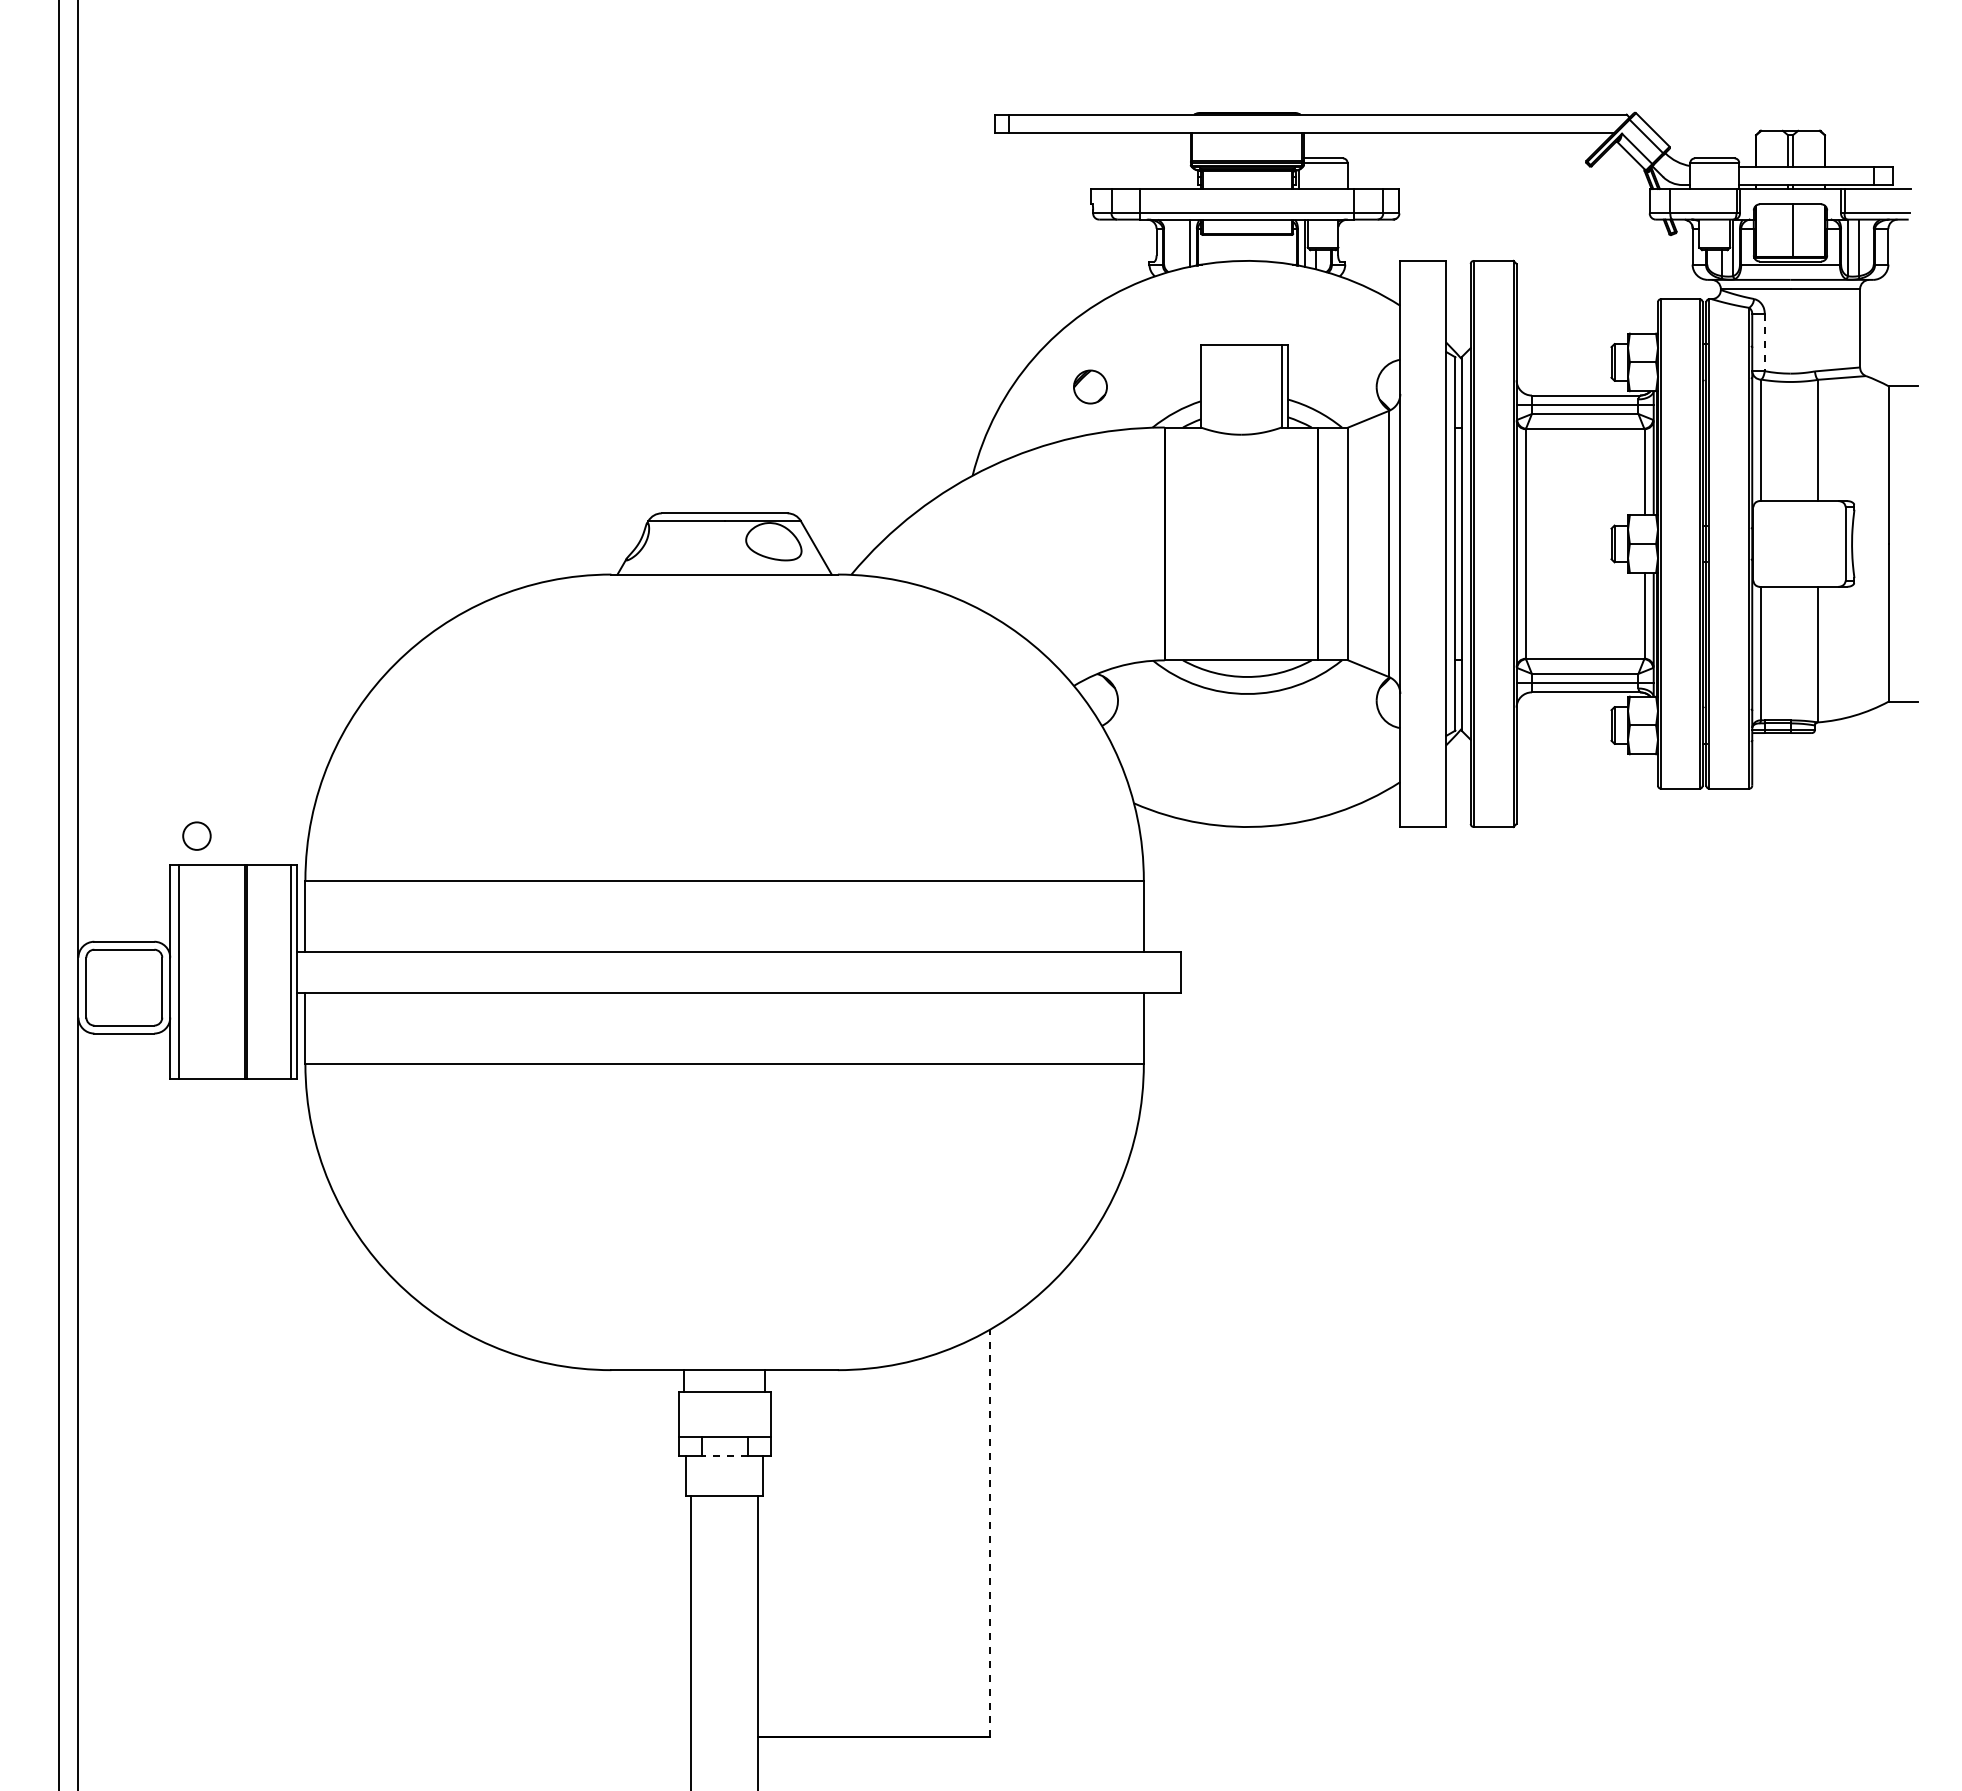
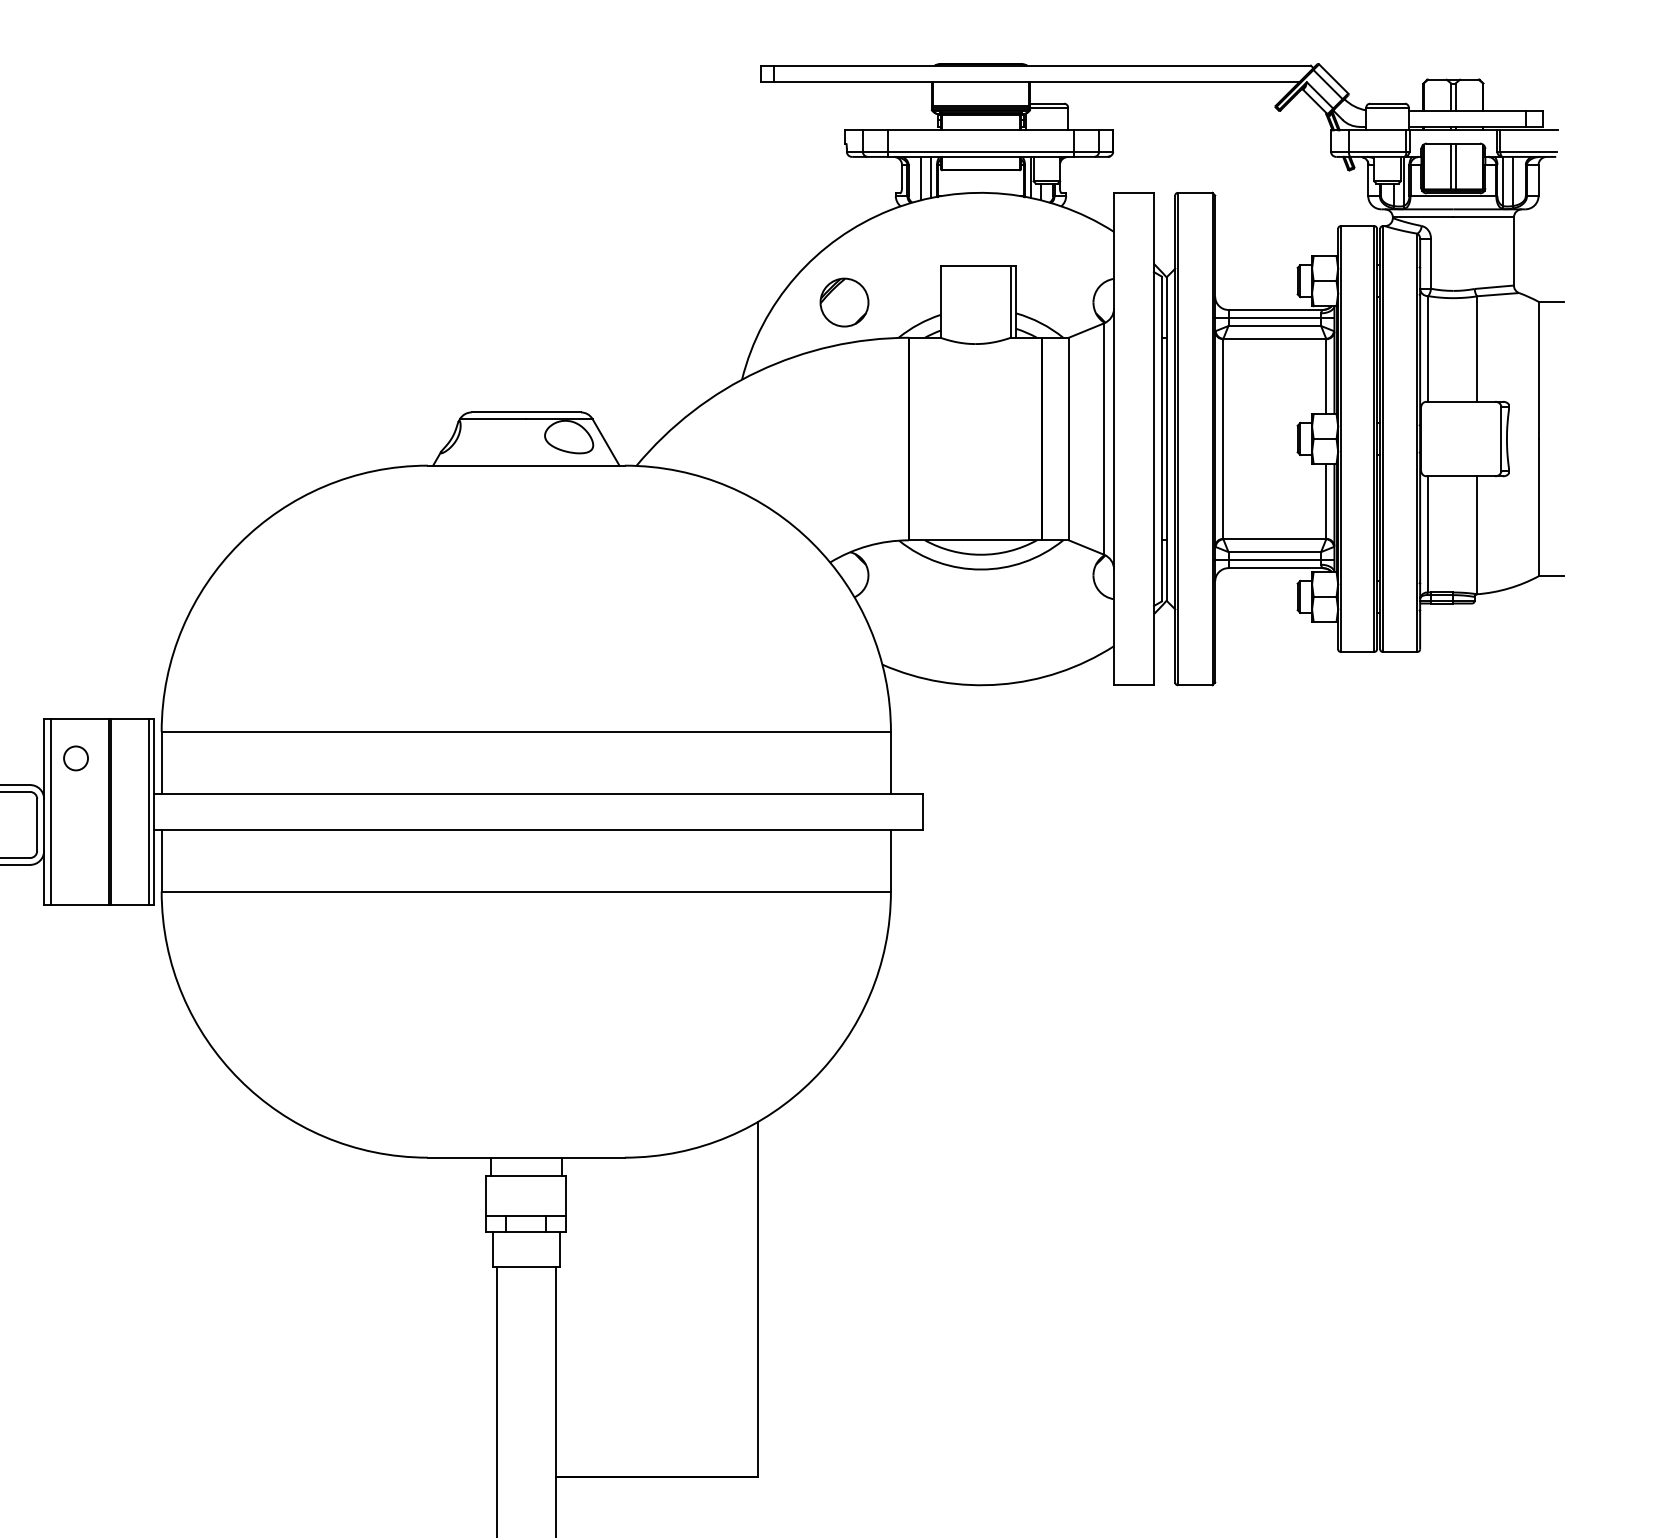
line: (1788, 230) -> (1451, 166), added
line: (1178, 244) -> (921, 178), added
line: (1764, 342) -> (1430, 263), dashed -> solid
part: (1090, 386) -> (844, 302), size x1.67
circle: (196, 835) -> (75, 757), moved
line: (724, 1455) -> (526, 1231), dashed -> solid
line: (990, 1533) -> (757, 1299), dashed -> solid

